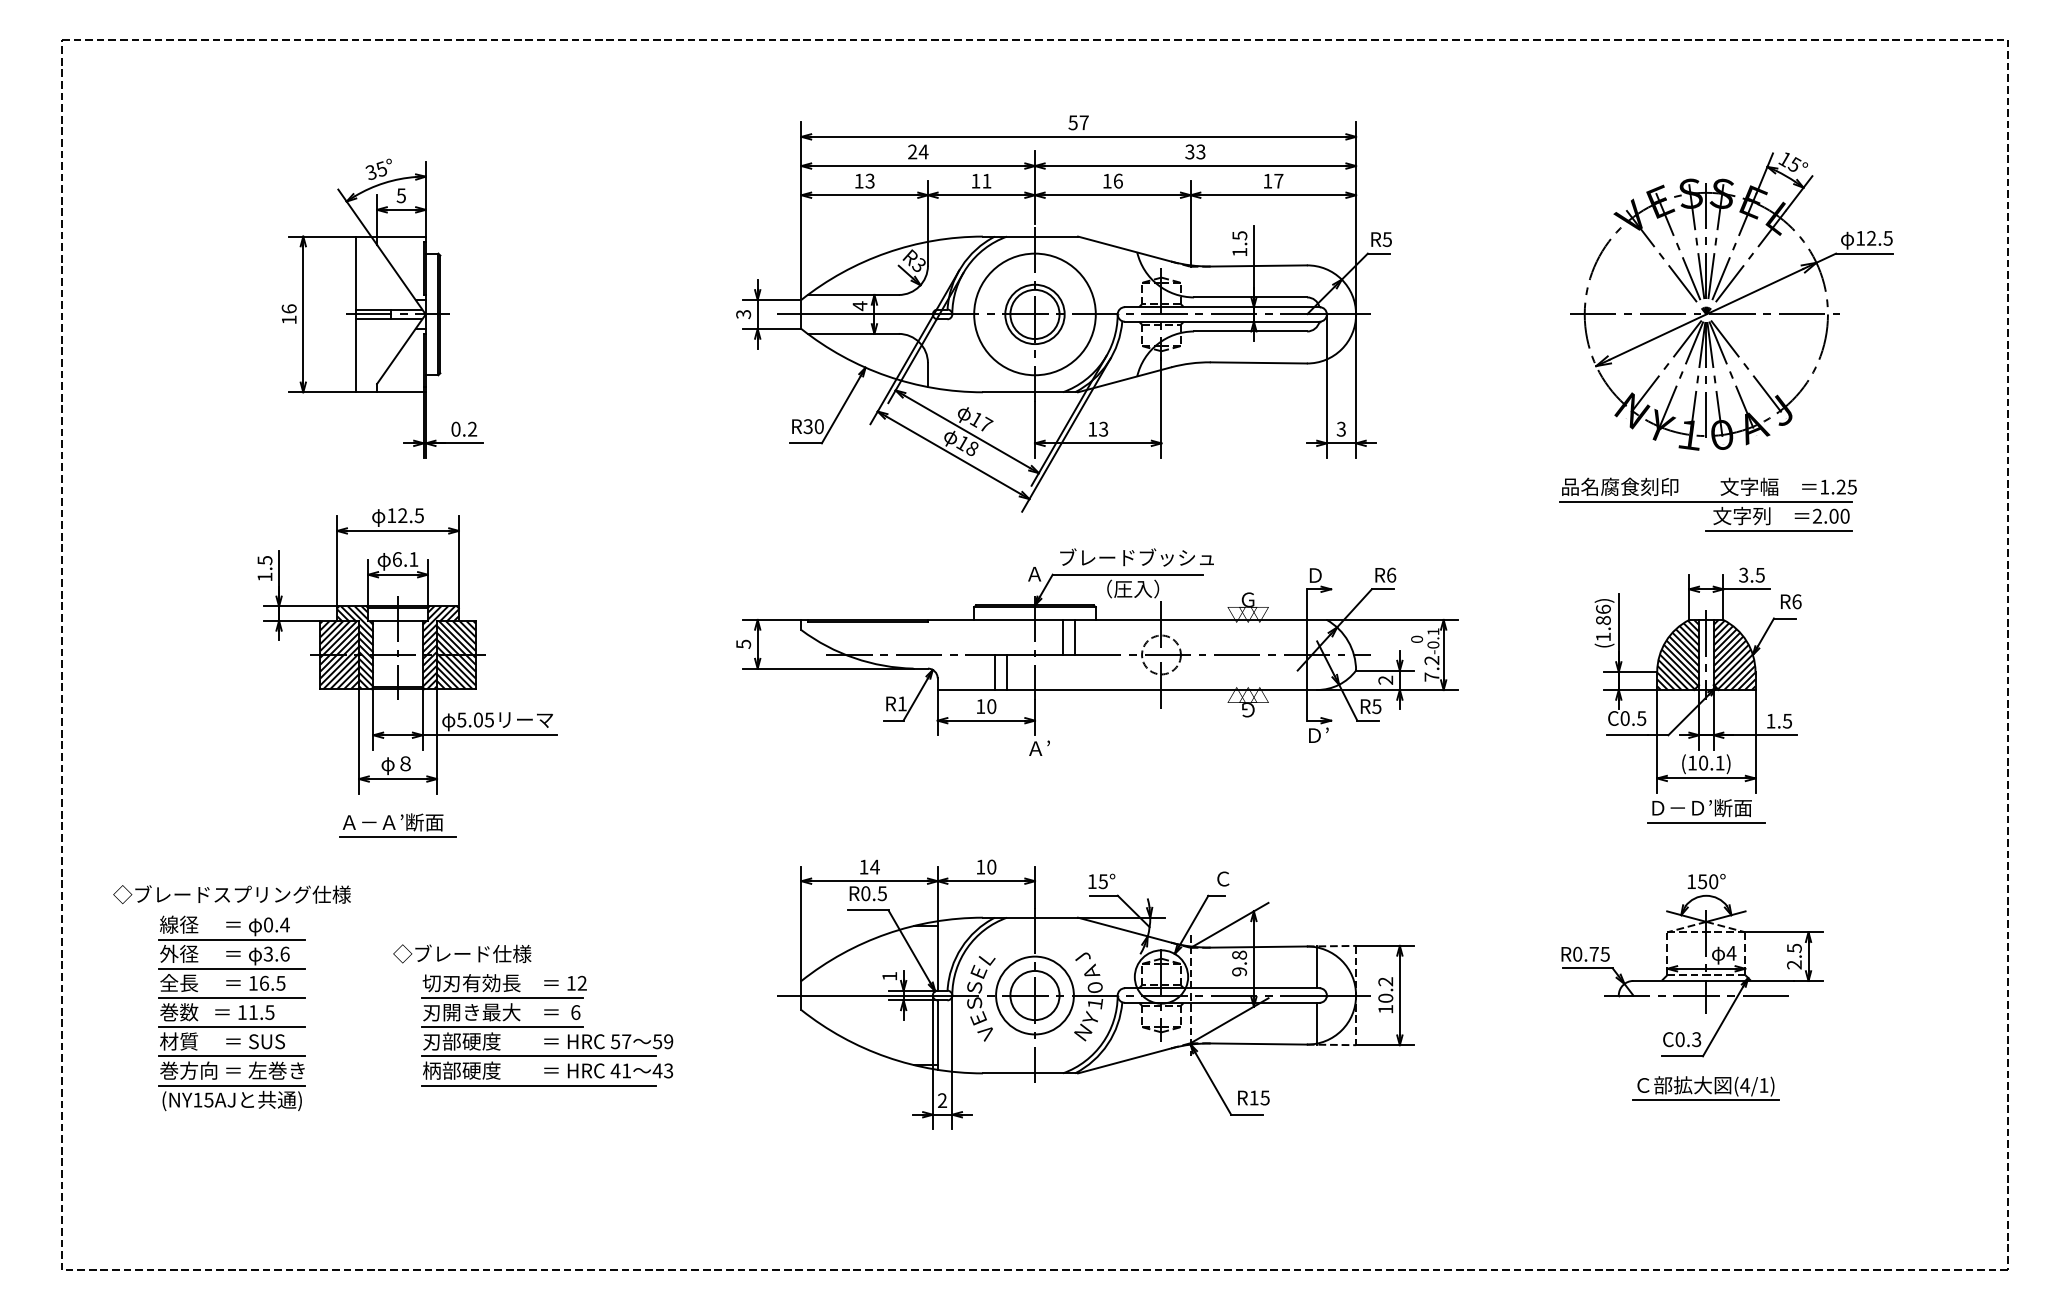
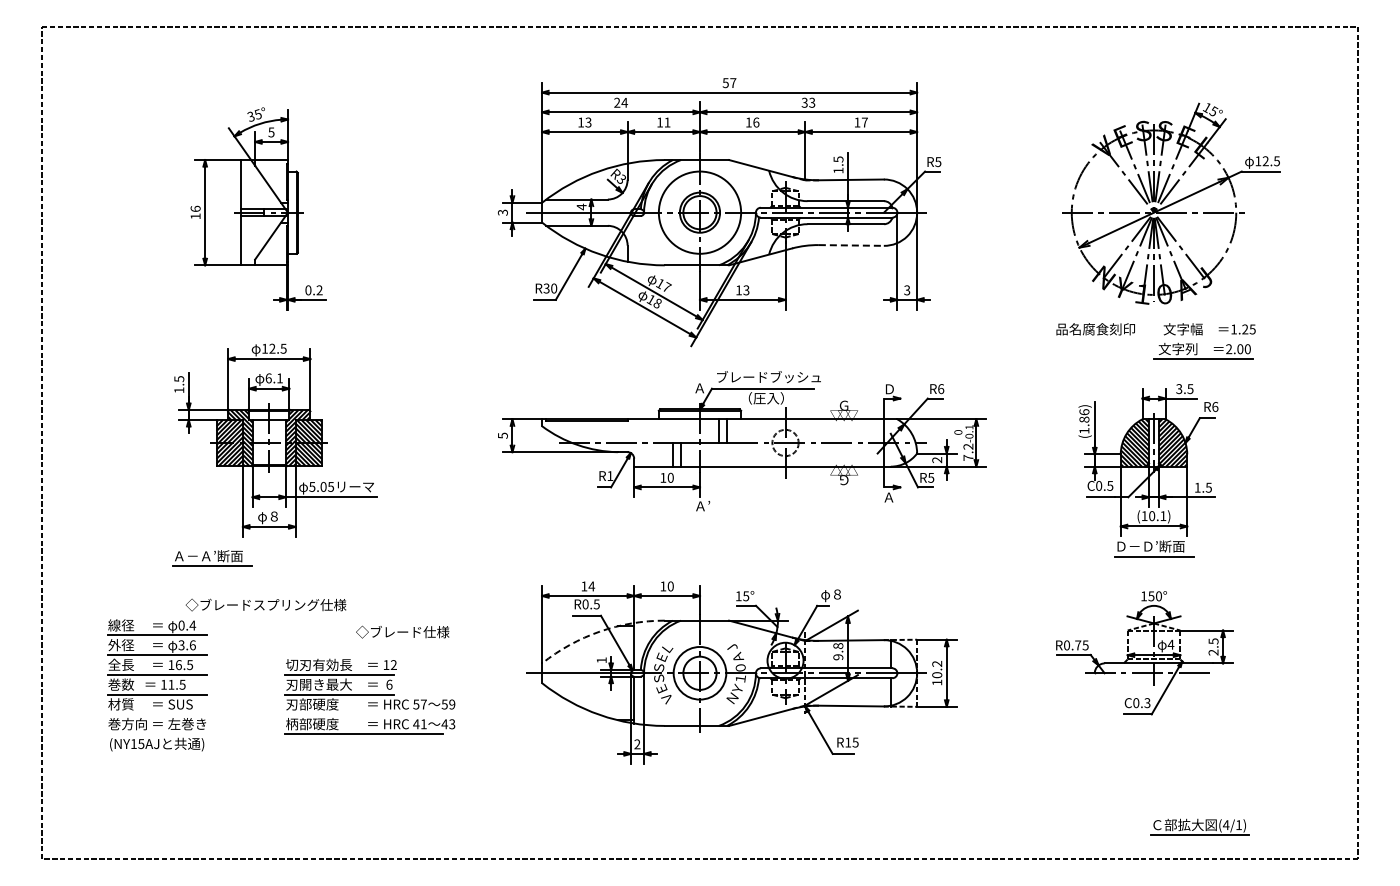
line: (1259, 362) -> (851, 245), solid -> dashed
line: (1705, 501) -> (1153, 339), removed
text: (1318, 735) -> (891, 497), Ｄ’ -> Ａ
part: (398, 825) -> (212, 558), moved
text: (1227, 880) -> (830, 595), Ｃ -> φ８
text: (231, 893) -> (265, 604), moved
arc: (886, 933) -> (599, 631), solid -> dashed
text: (462, 952) -> (402, 631), moved
line: (231, 1056) -> (156, 714), removed
line: (538, 1056) -> (364, 714), removed
line: (231, 1086) -> (156, 734), removed
part: (1705, 1087) -> (1199, 826), moved

